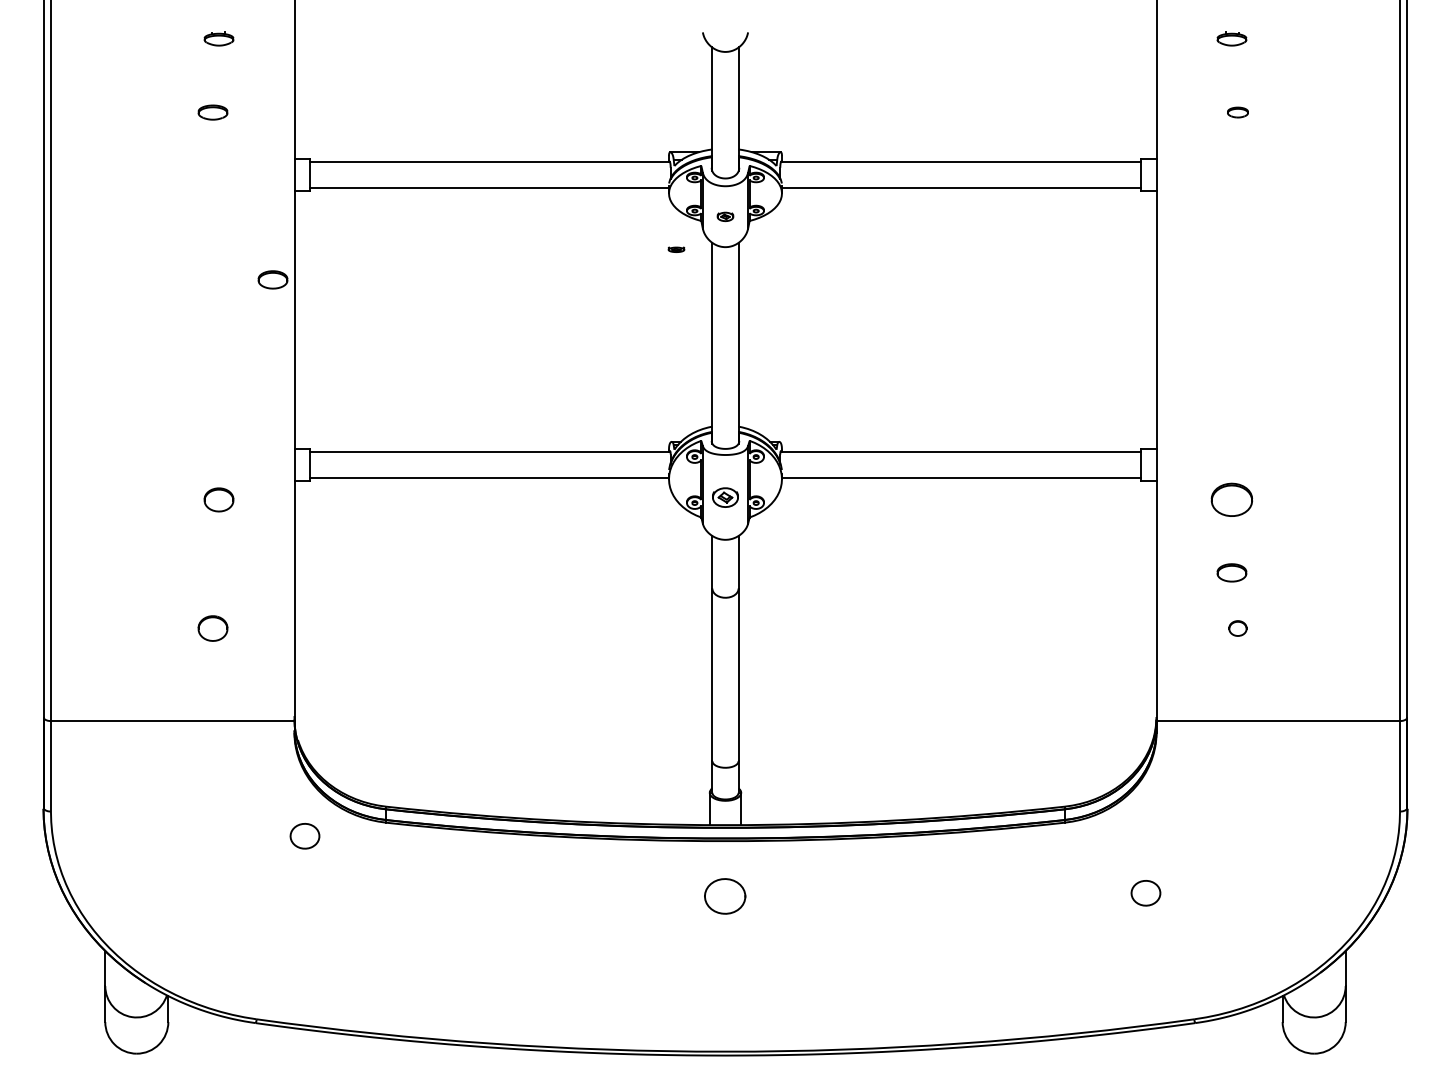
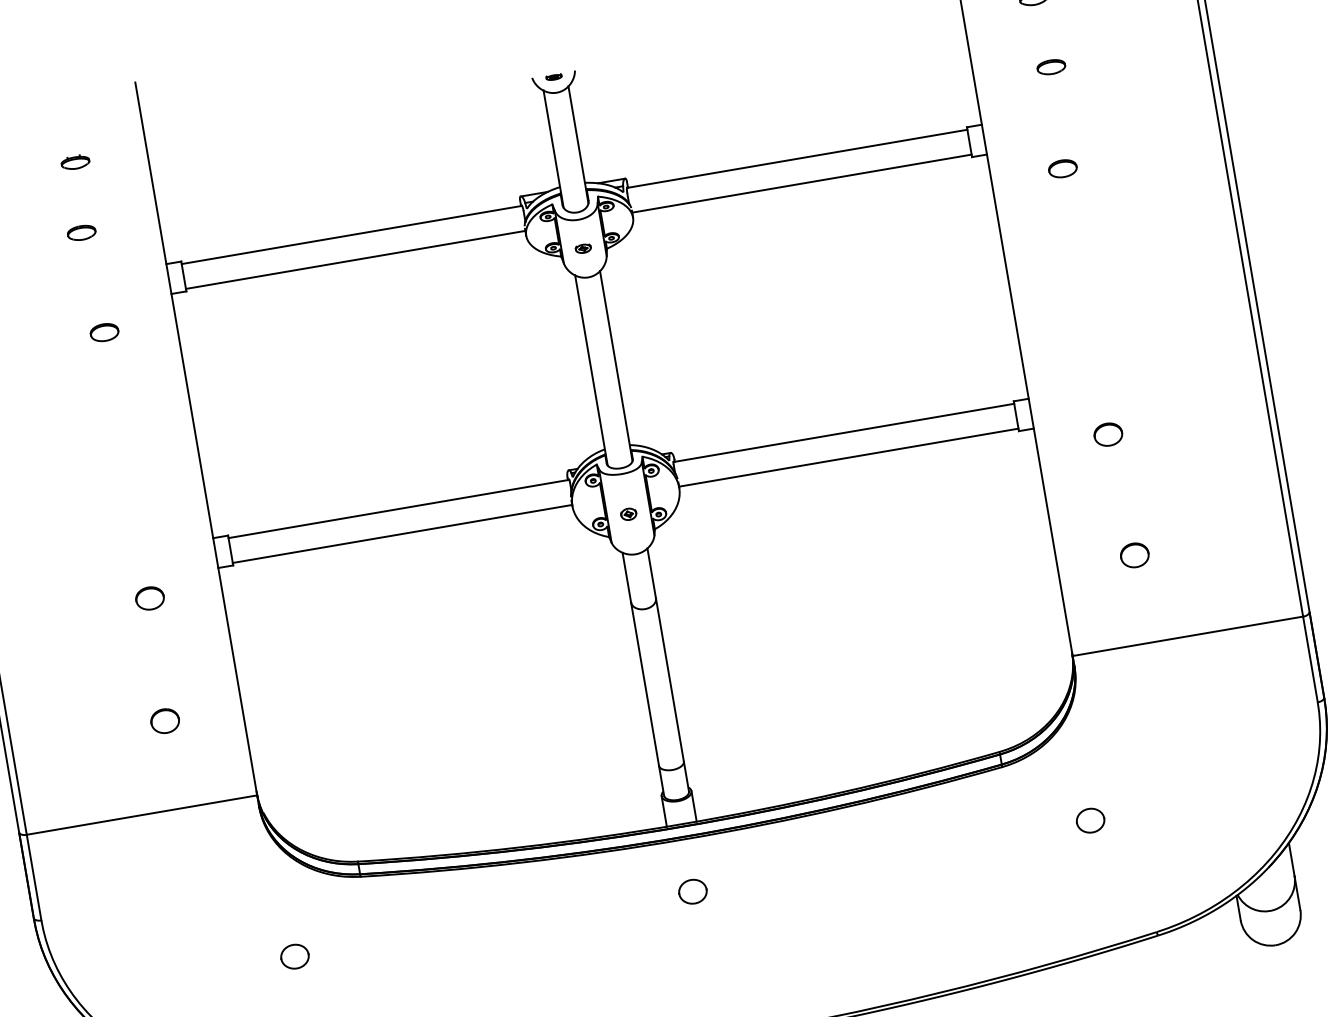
part: (1237, 112) -> (1050, 67), size x1.43
part: (676, 249) -> (554, 77), moved
part: (272, 279) -> (104, 332), moved
part: (725, 497) -> (628, 514), size x0.62
part: (1231, 499) -> (1107, 434), size x0.71
part: (1231, 572) -> (1062, 168), moved
part: (1237, 628) -> (1134, 555), size x1.67
part: (304, 836) -> (294, 956), moved
part: (724, 896) -> (692, 891), size x0.71

